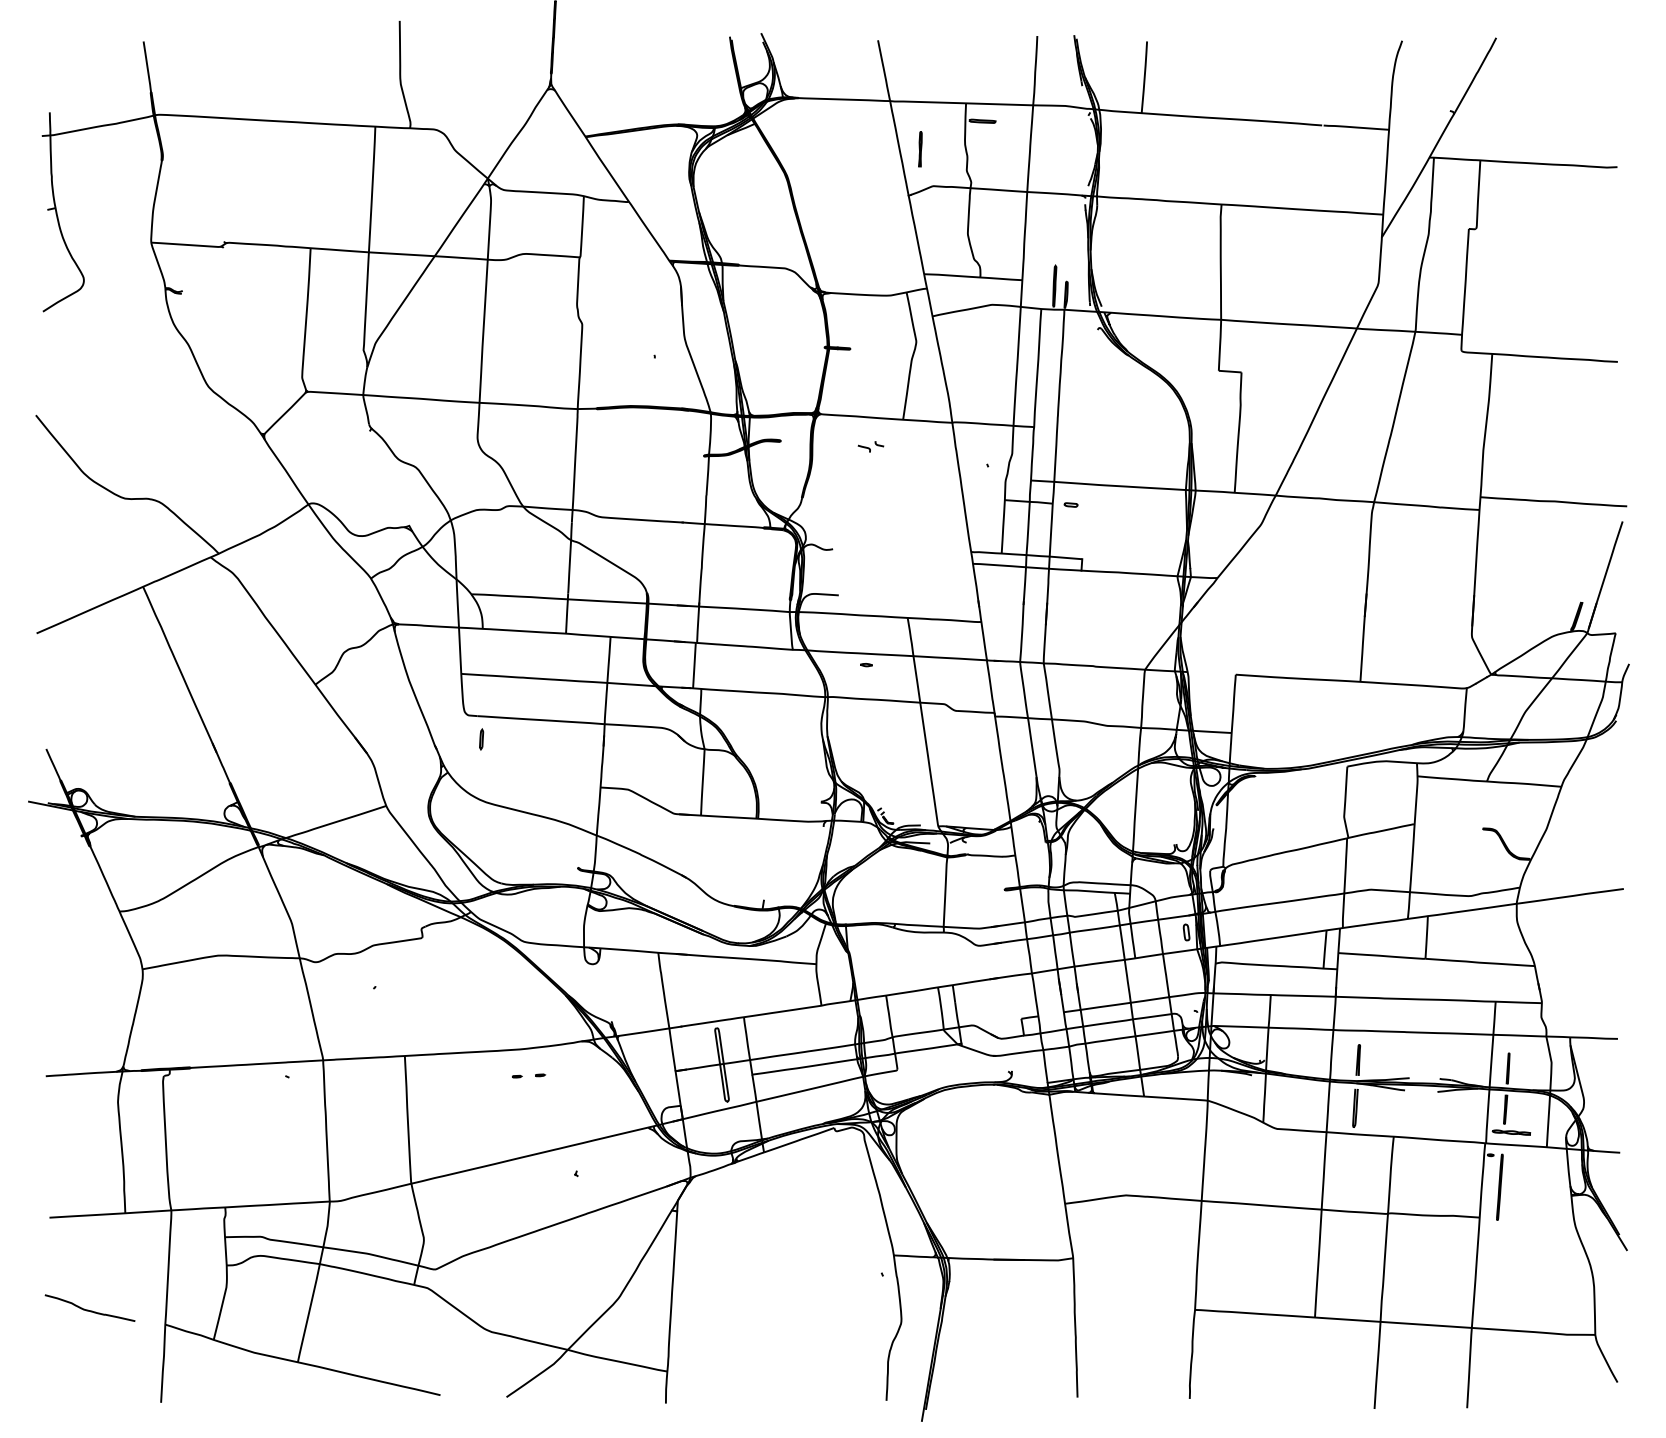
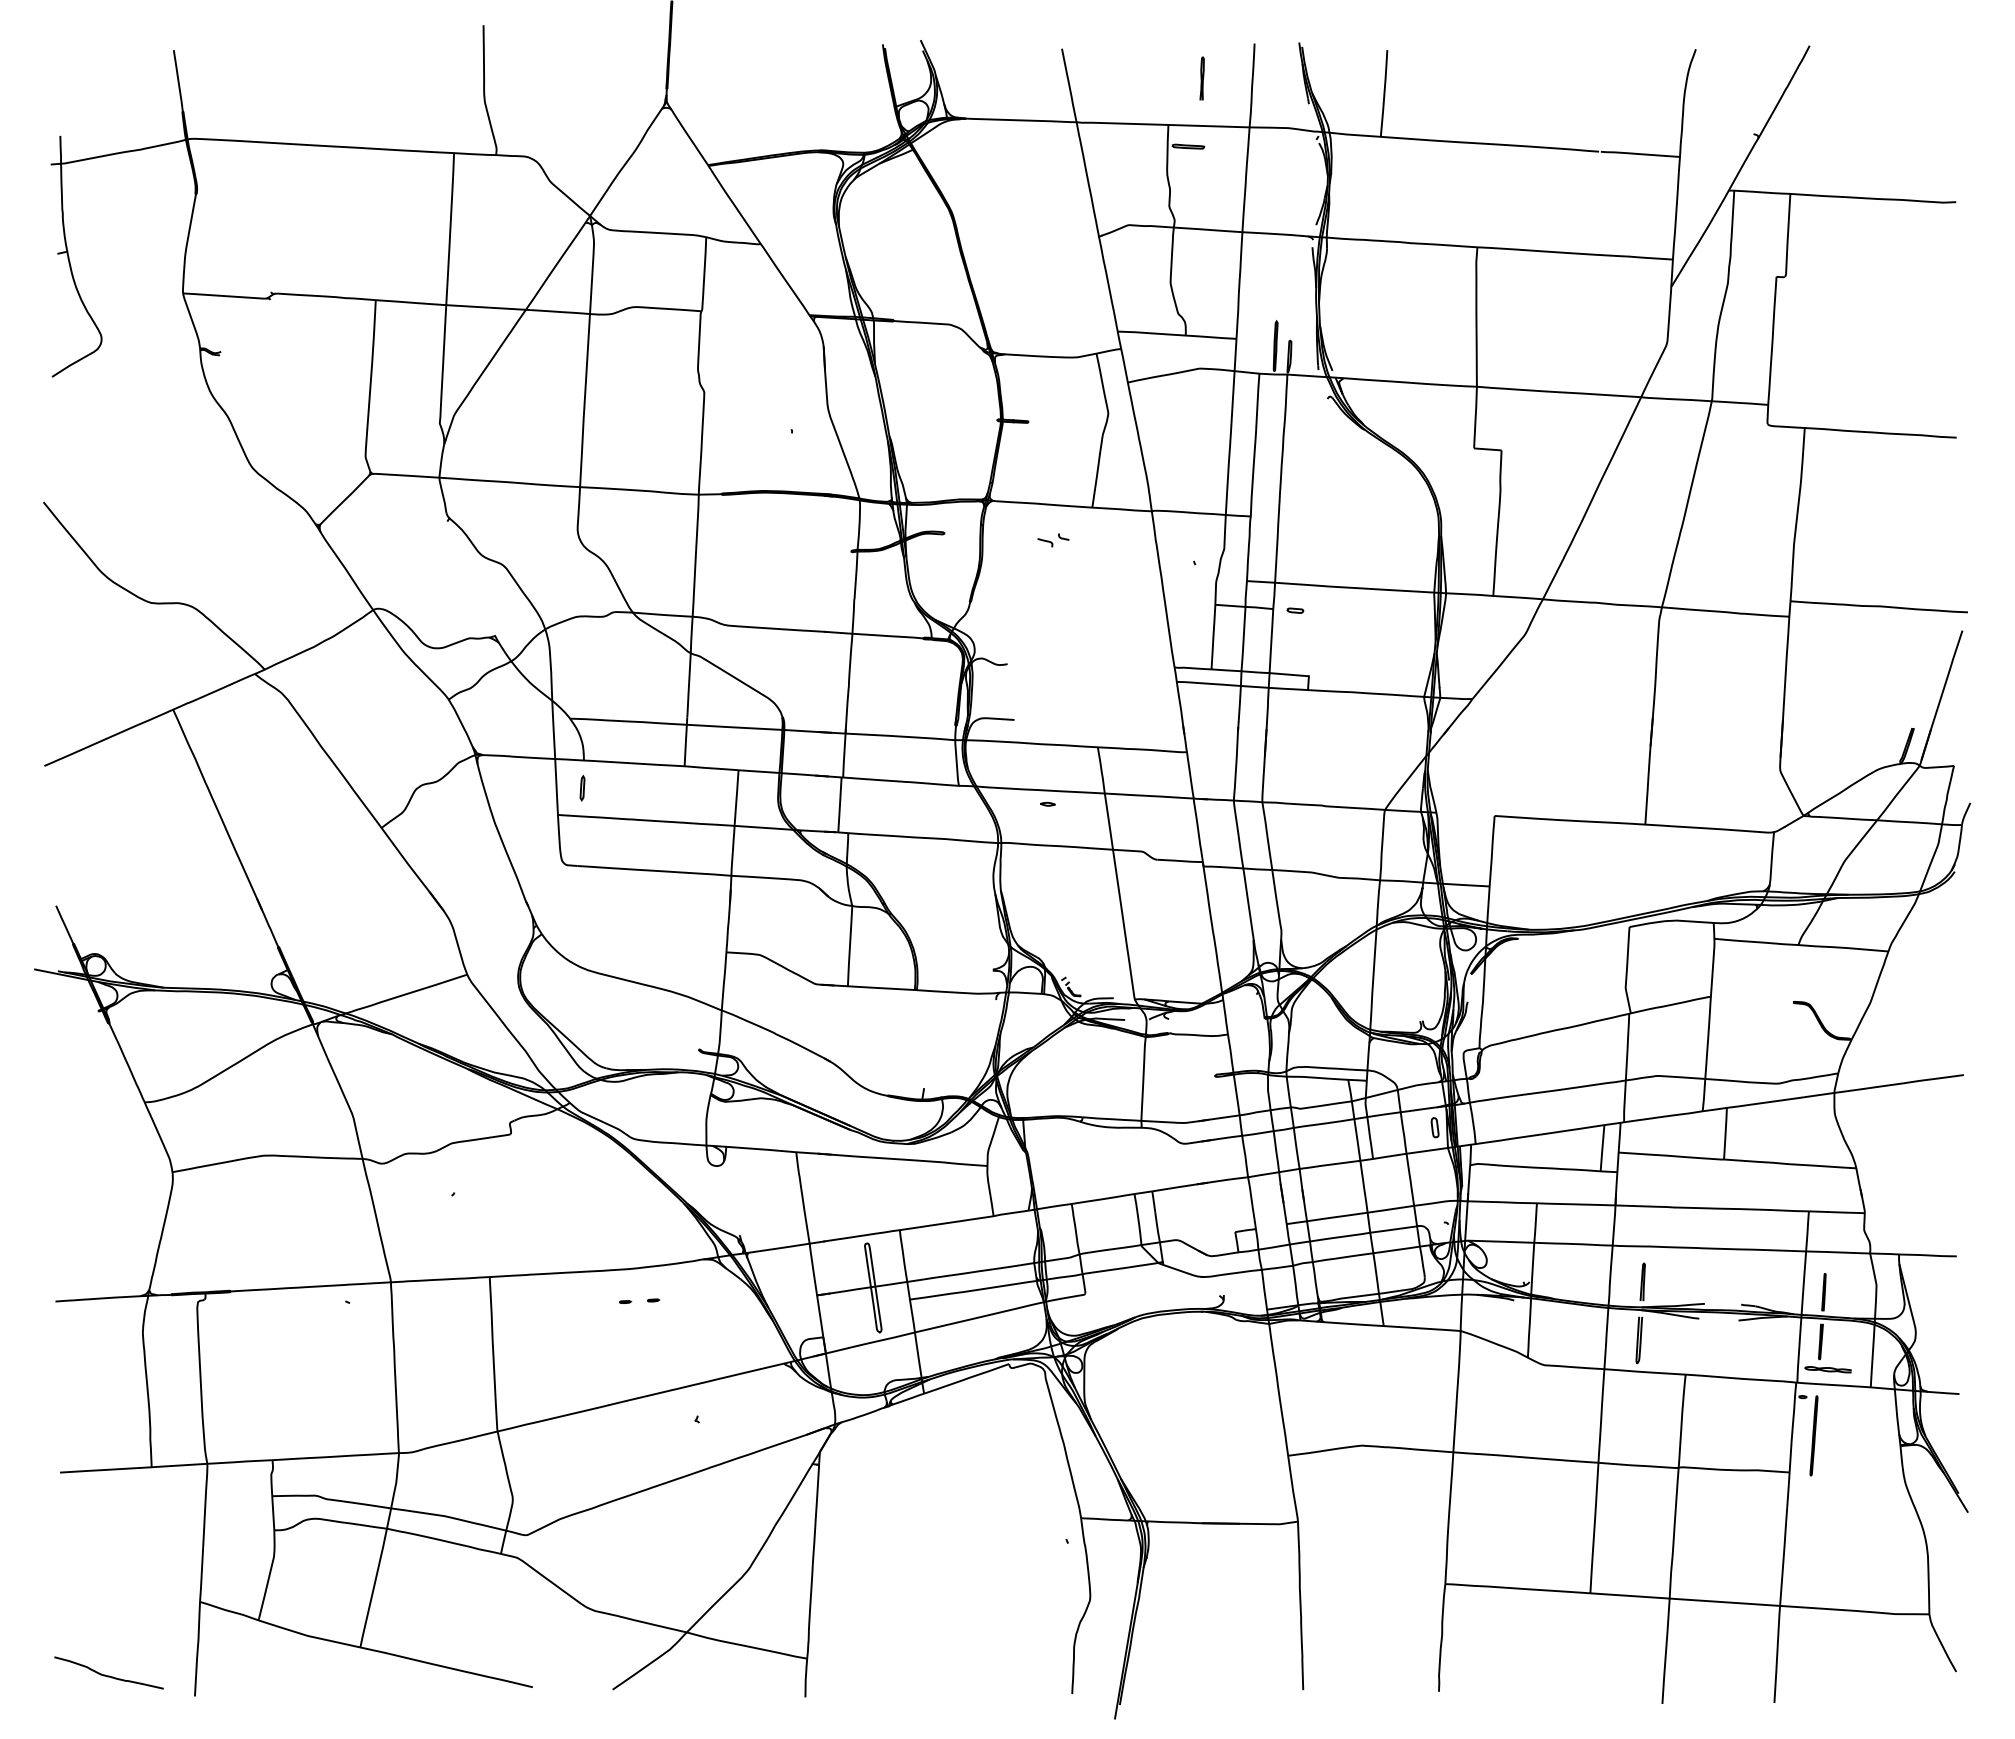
line: (919, 149) -> (1201, 78), moved
part: (481, 738) -> (582, 787), moved
curve: (89, 1310) -> (108, 1675), moved

